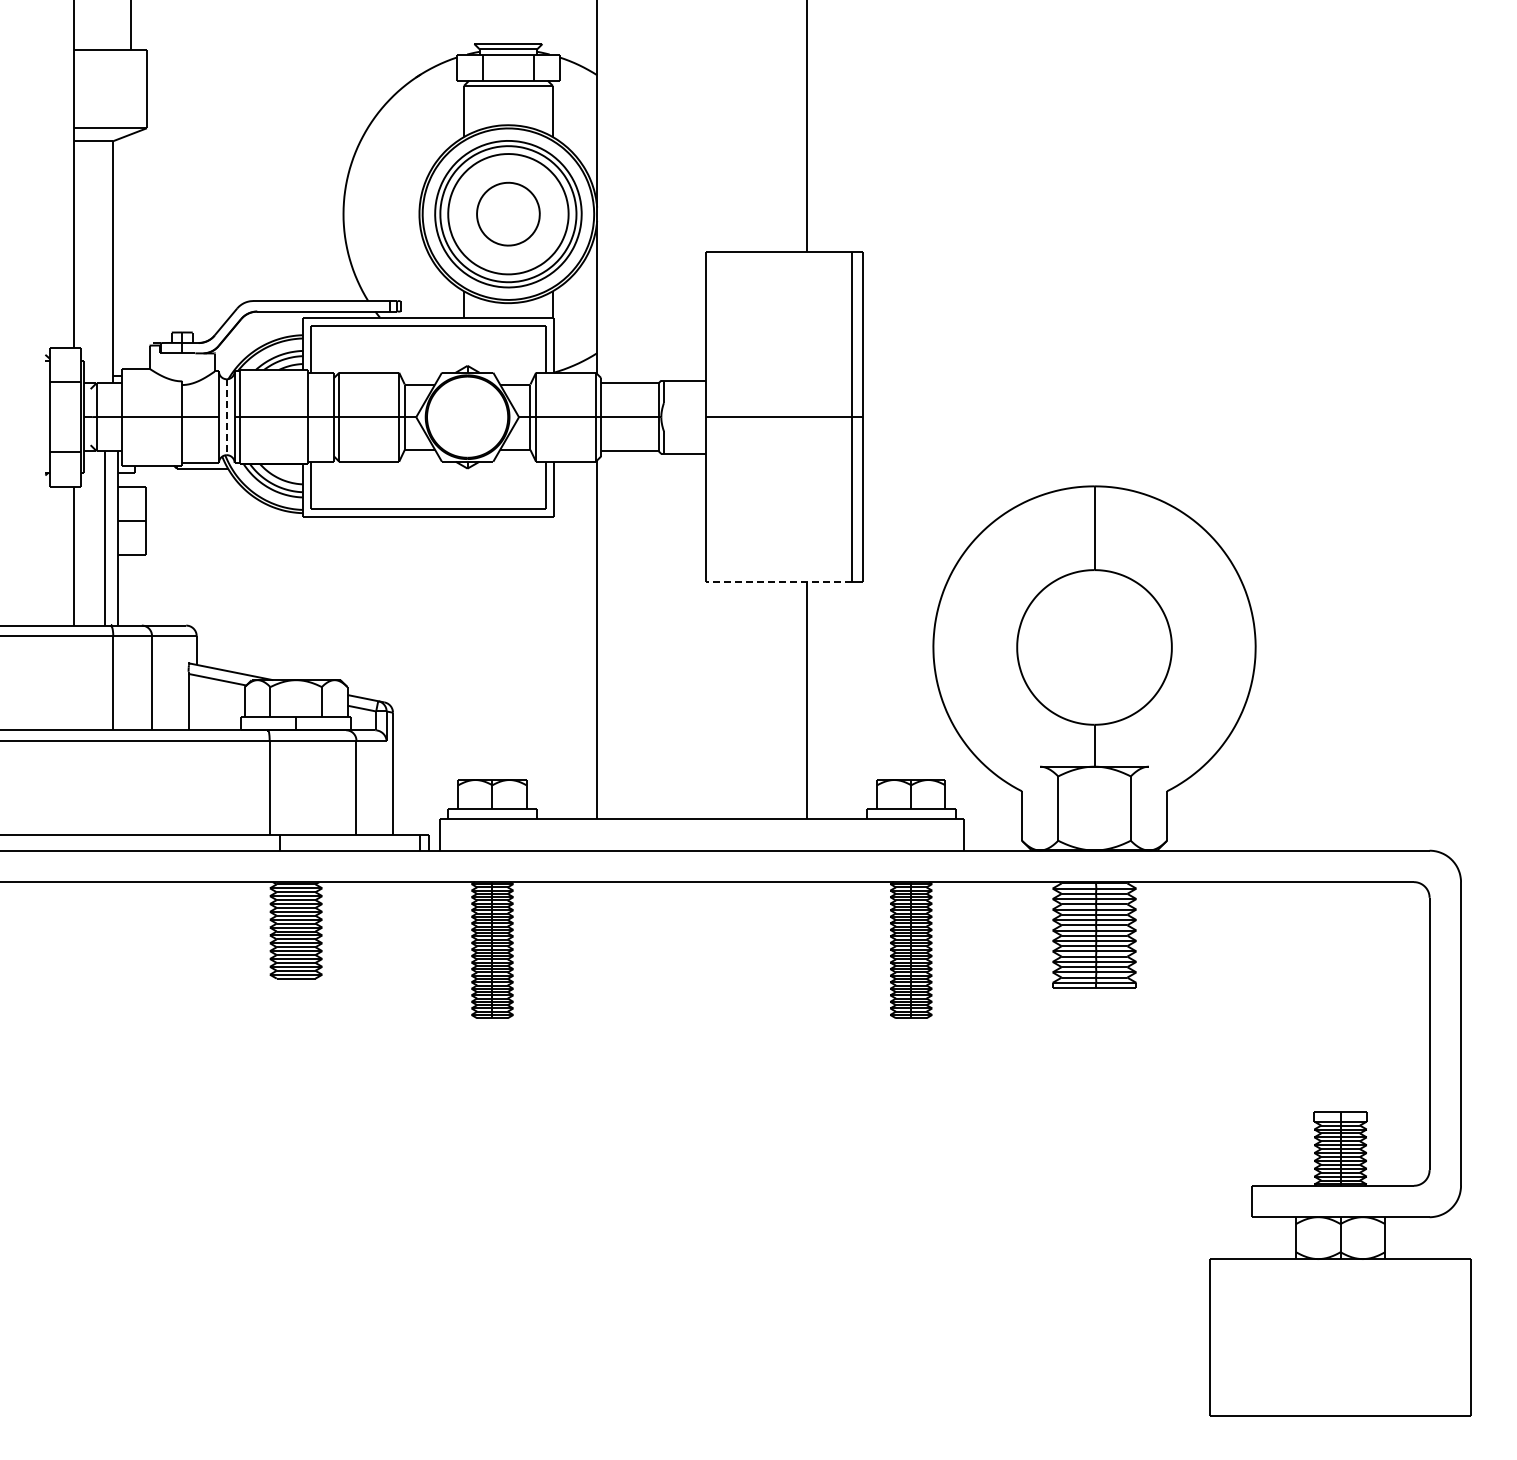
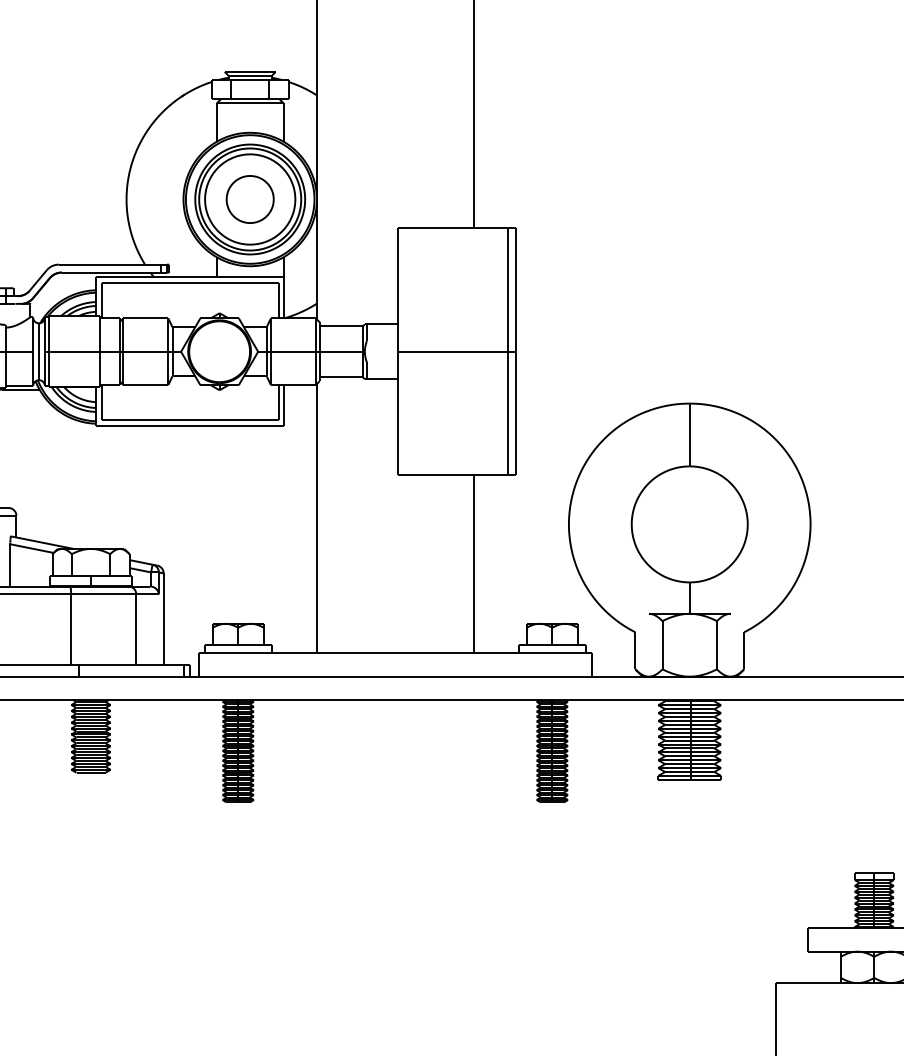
line: (226, 417) -> (38, 351), dashed -> solid
line: (778, 582) -> (452, 475), dashed -> solid

